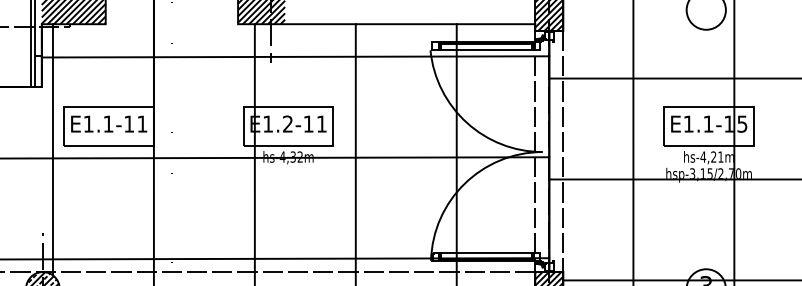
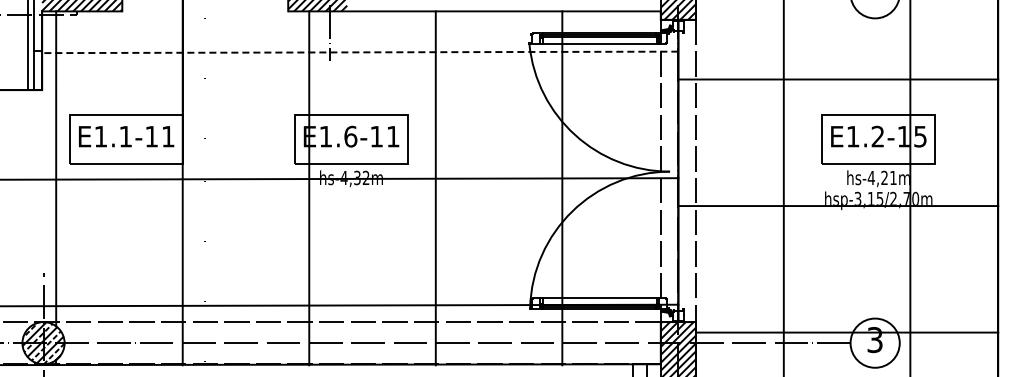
line: (294, 56) -> (359, 52), solid -> dashed
text: (287, 124) -> (350, 136), E1.2-11 -> E1.6-11
text: (708, 124) -> (877, 136), E1.1-15 -> E1.2-15

